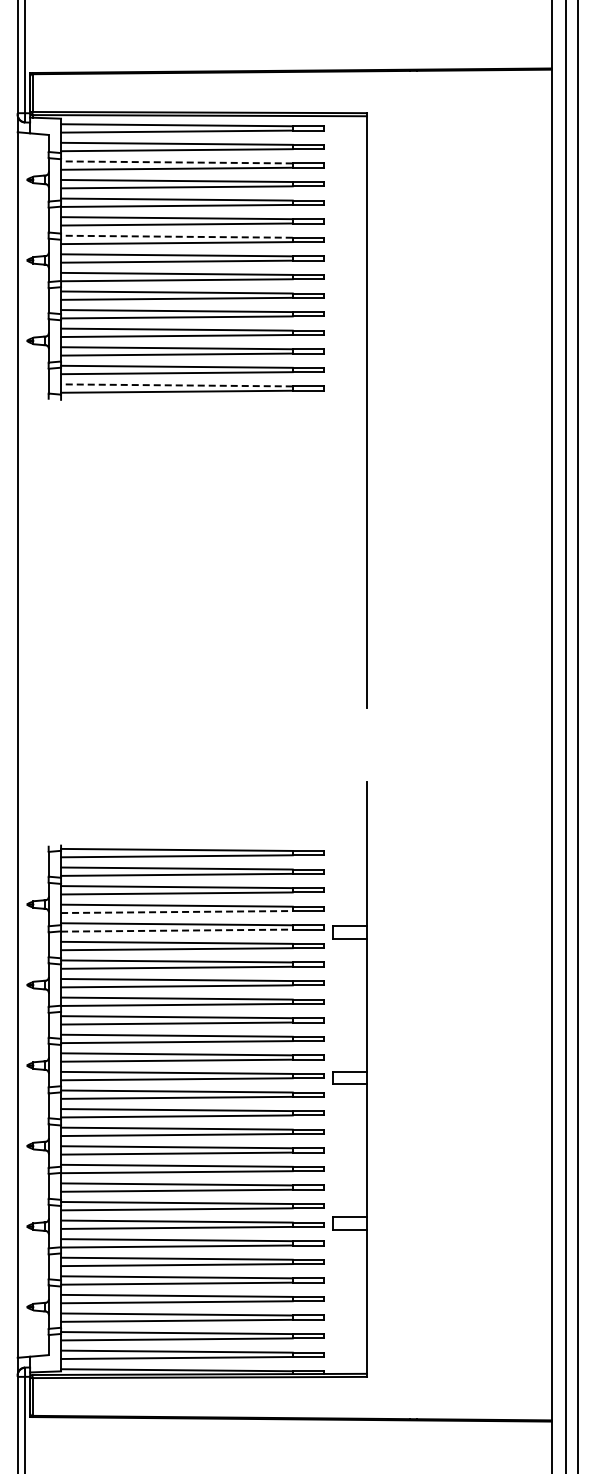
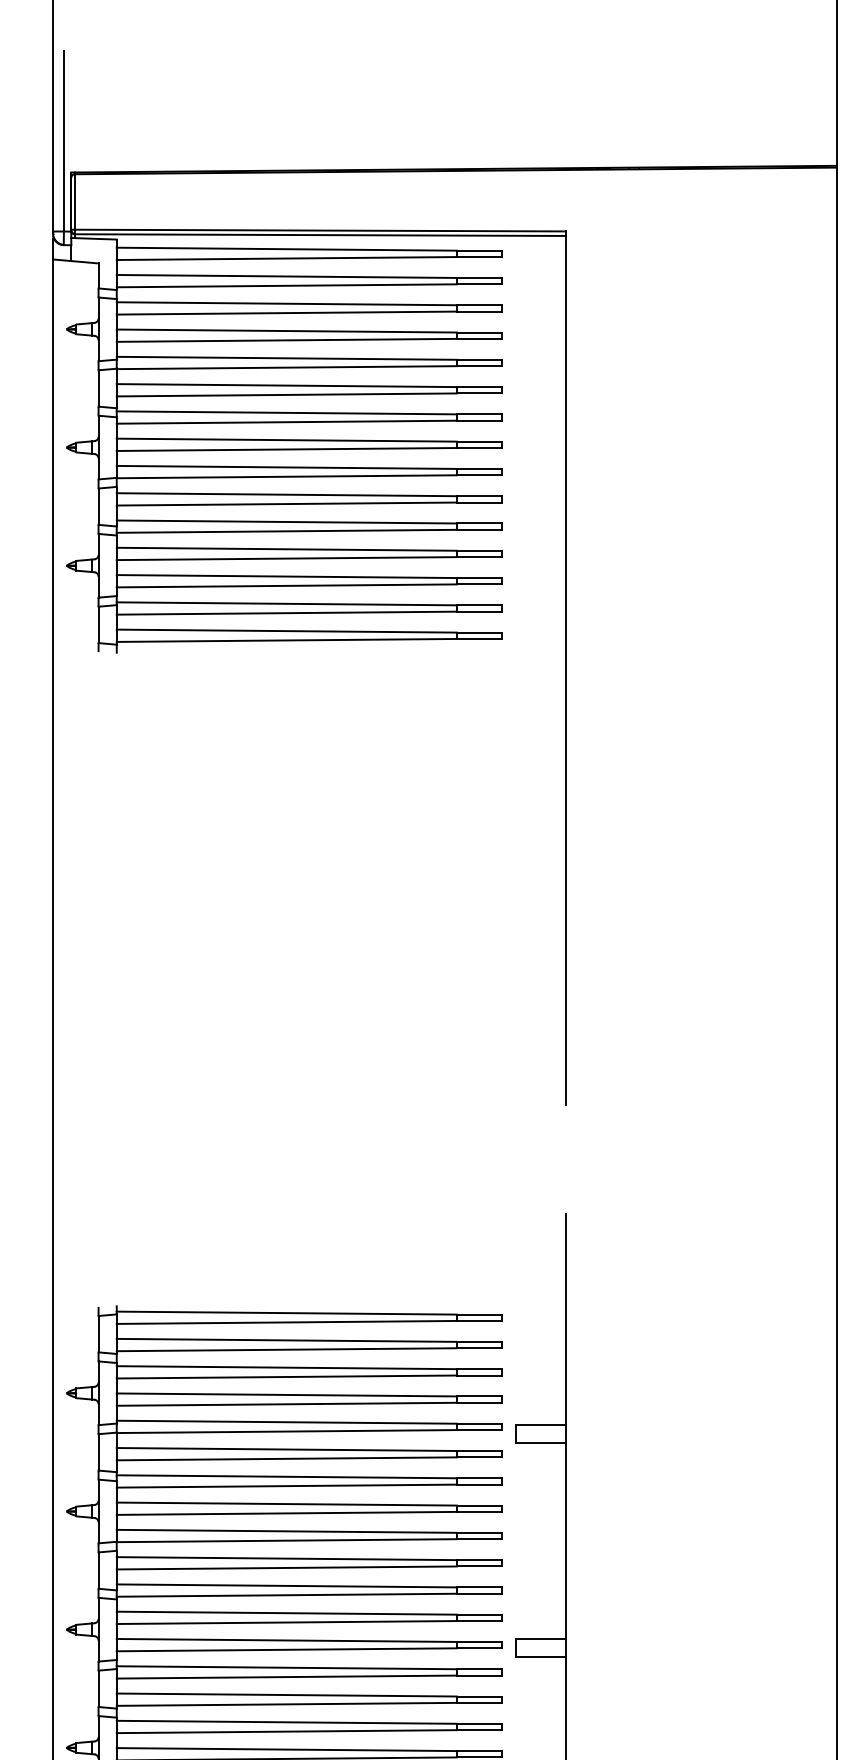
line: (176, 162) -> (286, 303), dashed -> solid
line: (176, 236) -> (286, 412), dashed -> solid
line: (176, 385) -> (286, 631), dashed -> solid
line: (176, 912) -> (286, 1404), dashed -> solid
line: (176, 930) -> (286, 1431), dashed -> solid

